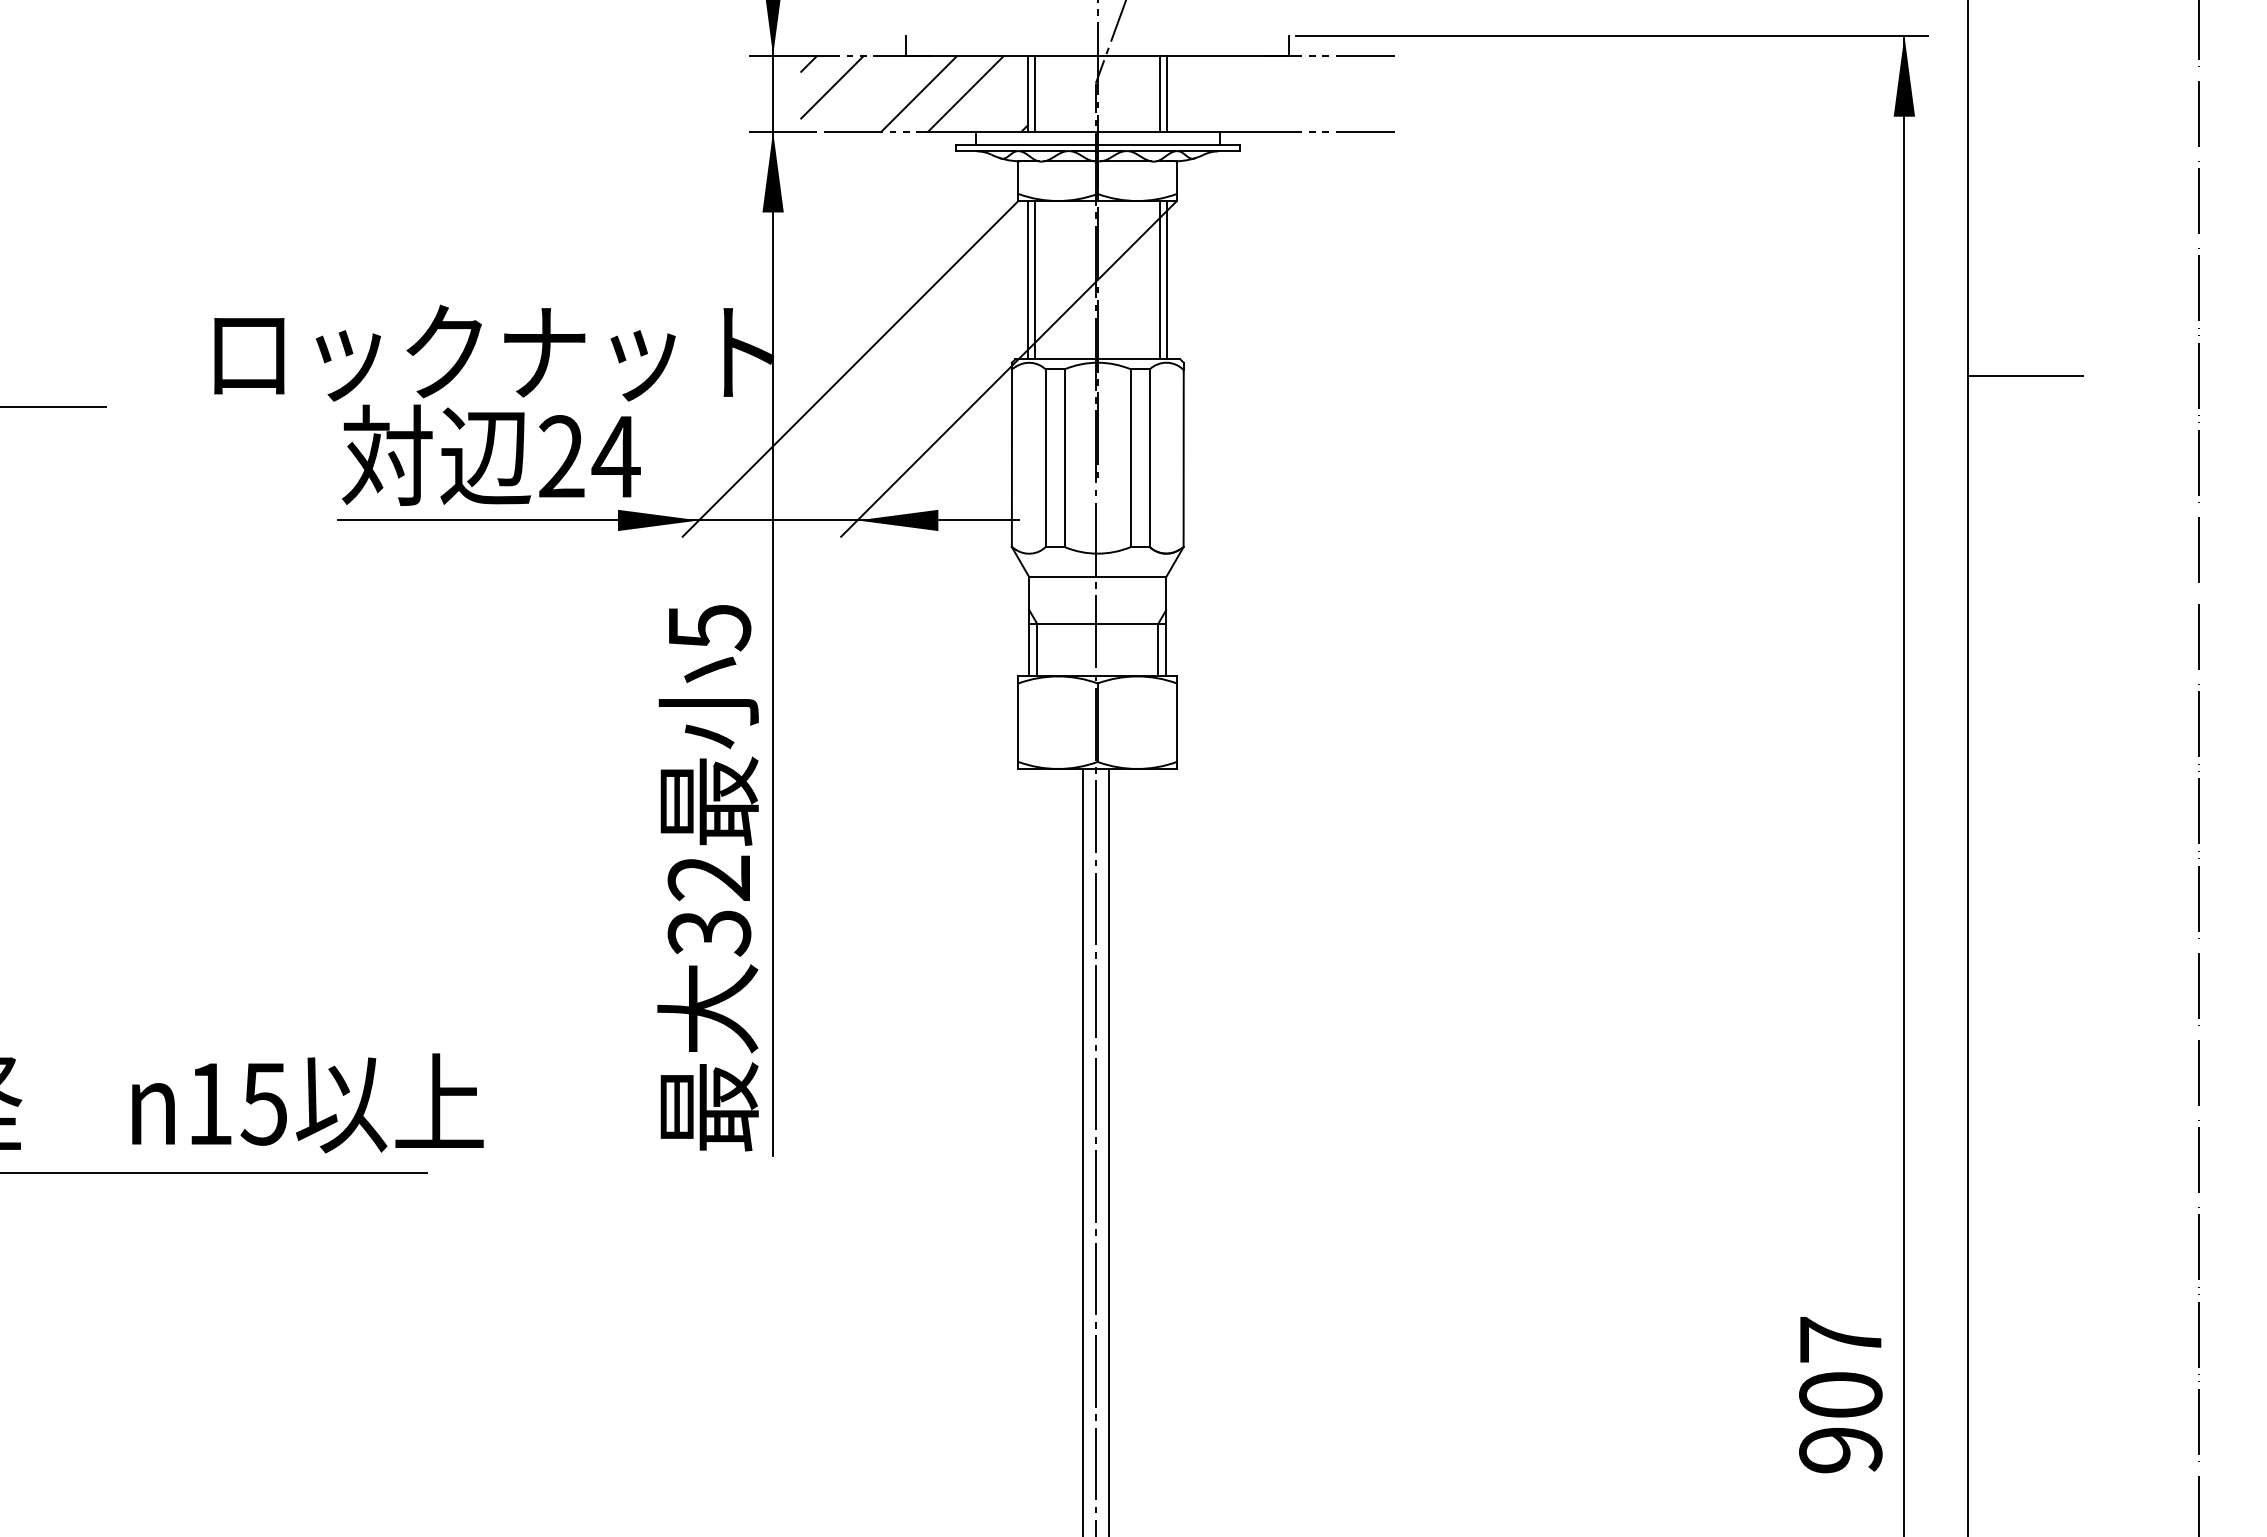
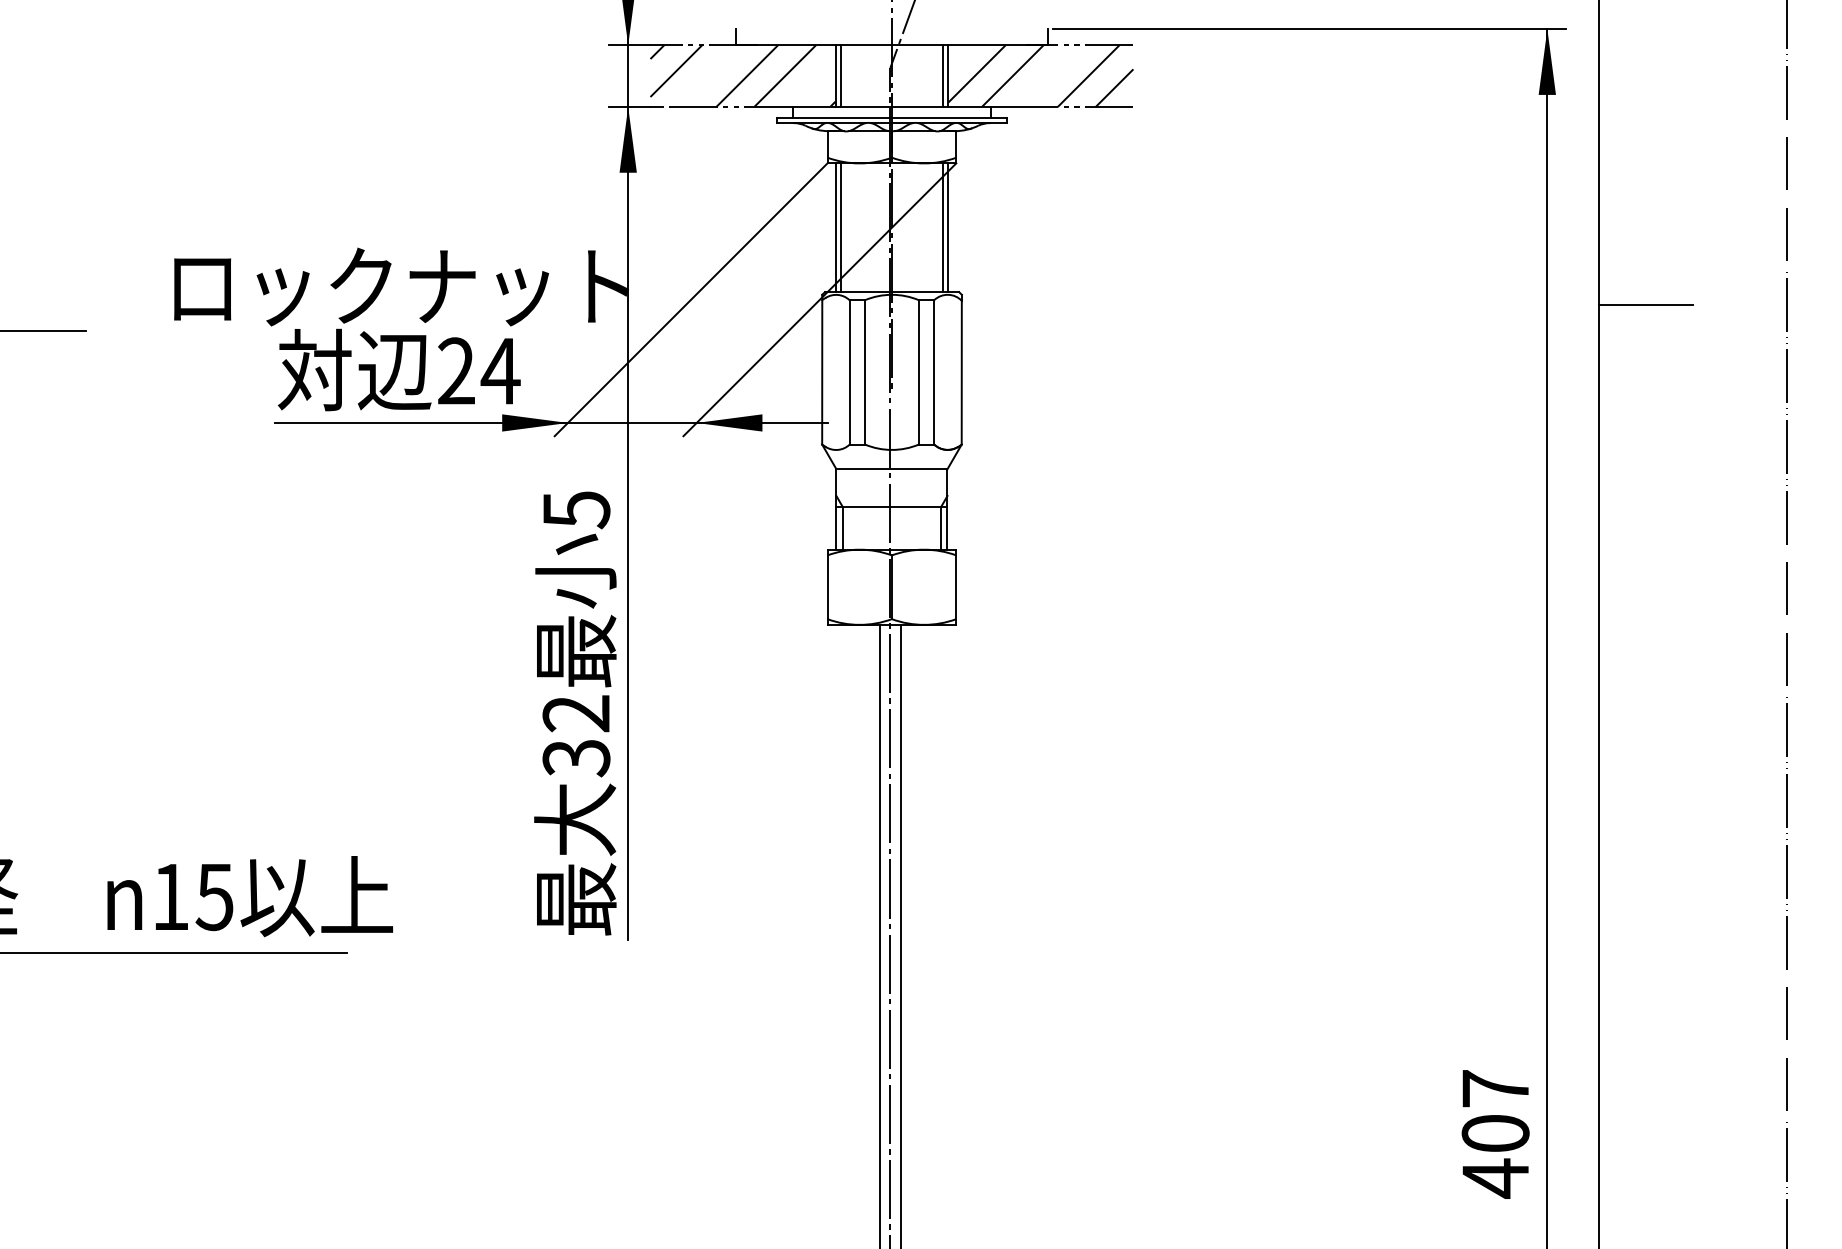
hatch: (1280, 94) -> (1040, 76), added
text: (1840, 1450) -> (1495, 1178), 907 -> 407

